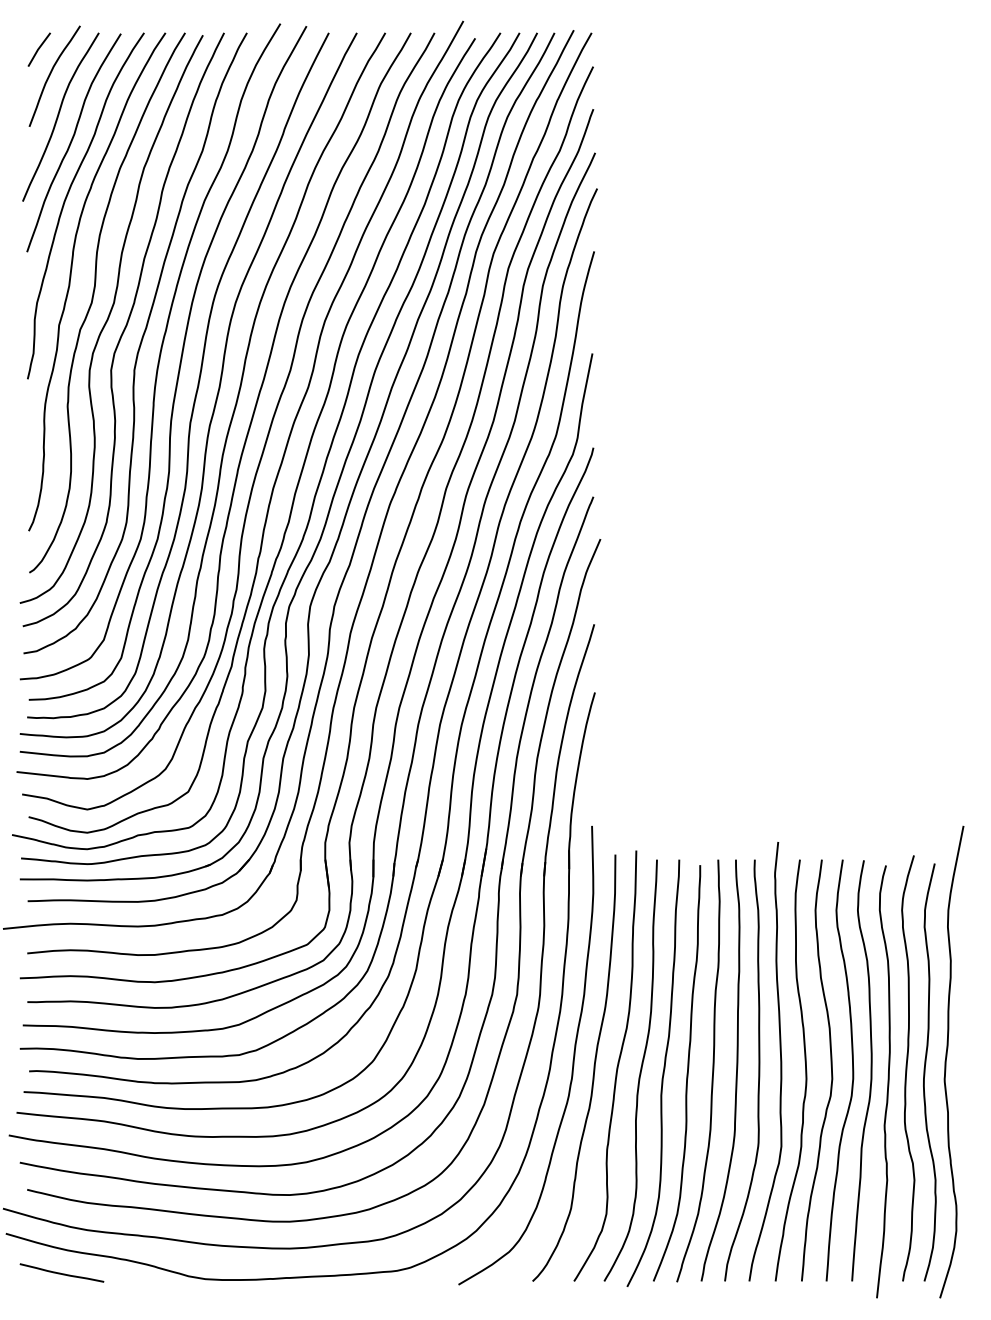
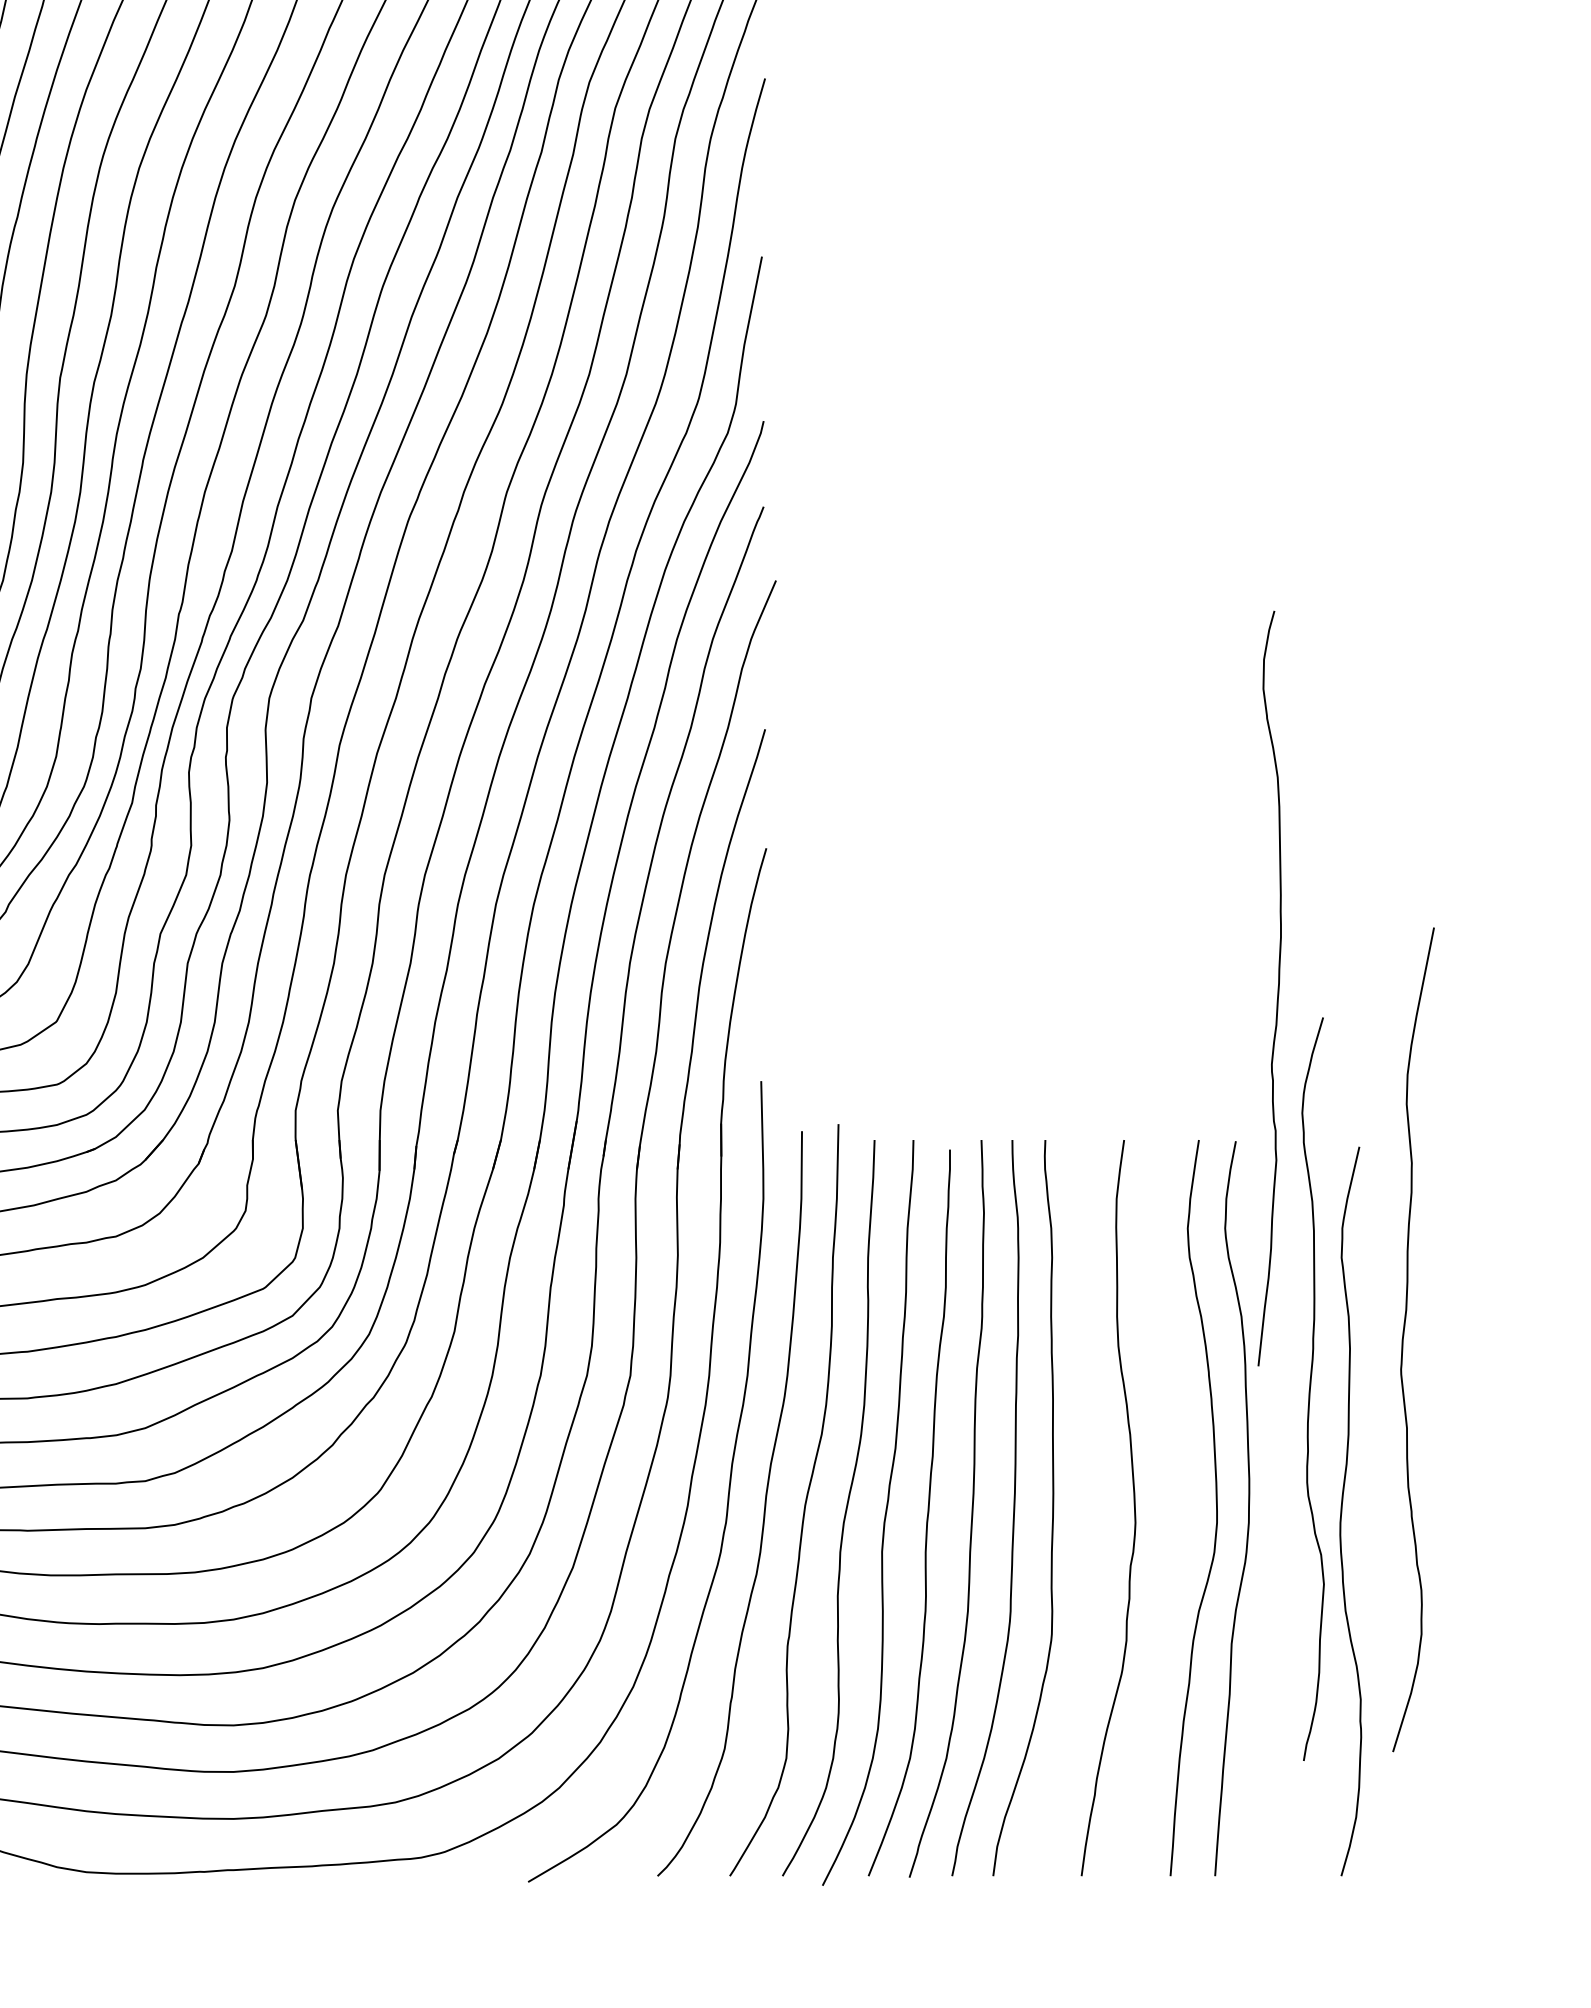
curve: (780, 1061) -> (1090, 1492), removed
curve: (946, 1061) -> (1404, 1338), moved
curve: (830, 1066) -> (1177, 1501), removed
curve: (907, 1068) -> (1311, 1389), moved
curve: (887, 1081) -> (1276, 987), moved

